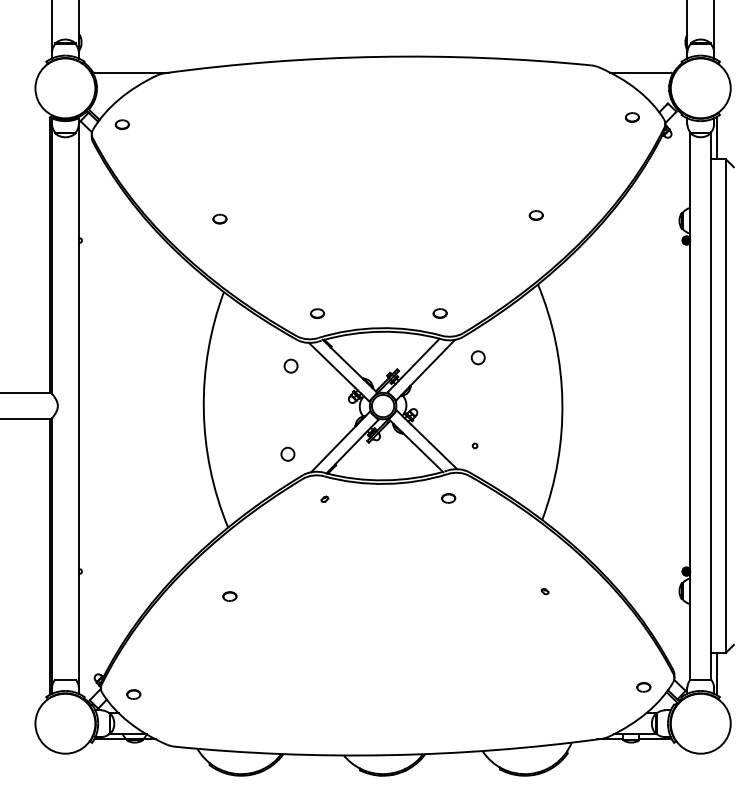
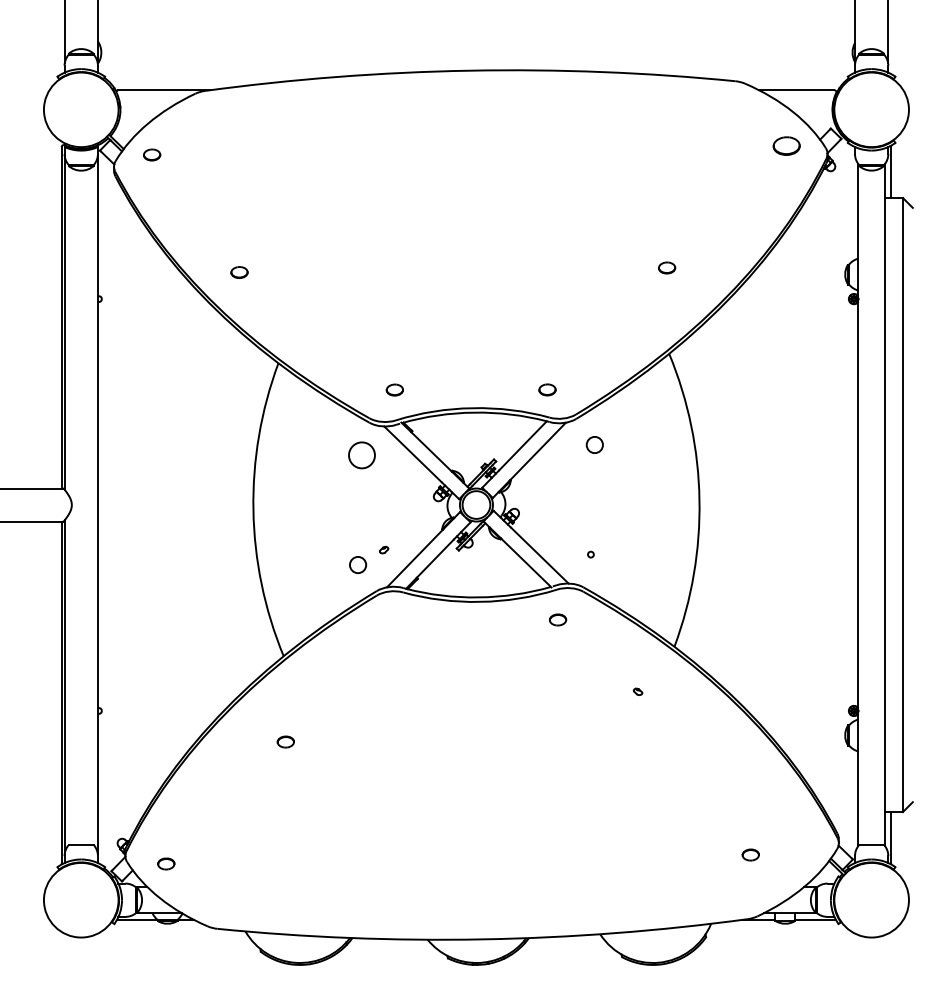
part: (632, 117) -> (786, 145), size x1.6
part: (219, 219) -> (239, 272), moved
circle: (290, 366) -> (361, 455), size x1.6
part: (324, 498) -> (383, 549), moved
part: (544, 591) -> (637, 691), moved
part: (643, 686) -> (750, 854), moved

